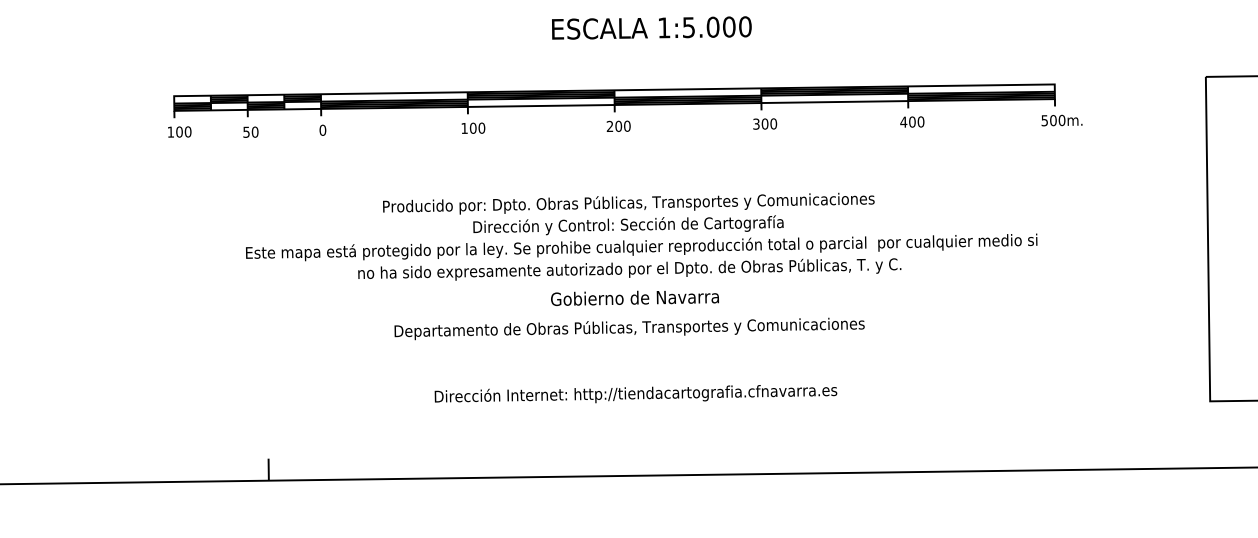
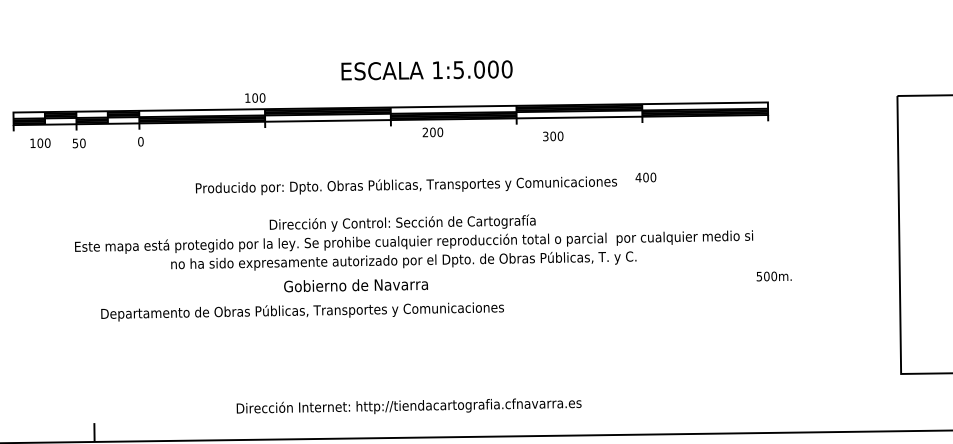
text: (651, 27) -> (426, 69), moved
text: (1061, 120) -> (773, 276), moved
text: (912, 121) -> (646, 177), moved
text: (765, 123) -> (553, 135), moved
text: (618, 125) -> (432, 131), moved
text: (473, 127) -> (255, 97), moved
text: (179, 131) -> (40, 142), moved
text: (628, 203) -> (406, 185), moved
text: (634, 297) -> (355, 285), moved
text: (629, 328) -> (302, 311), moved
text: (635, 394) -> (408, 406), moved

